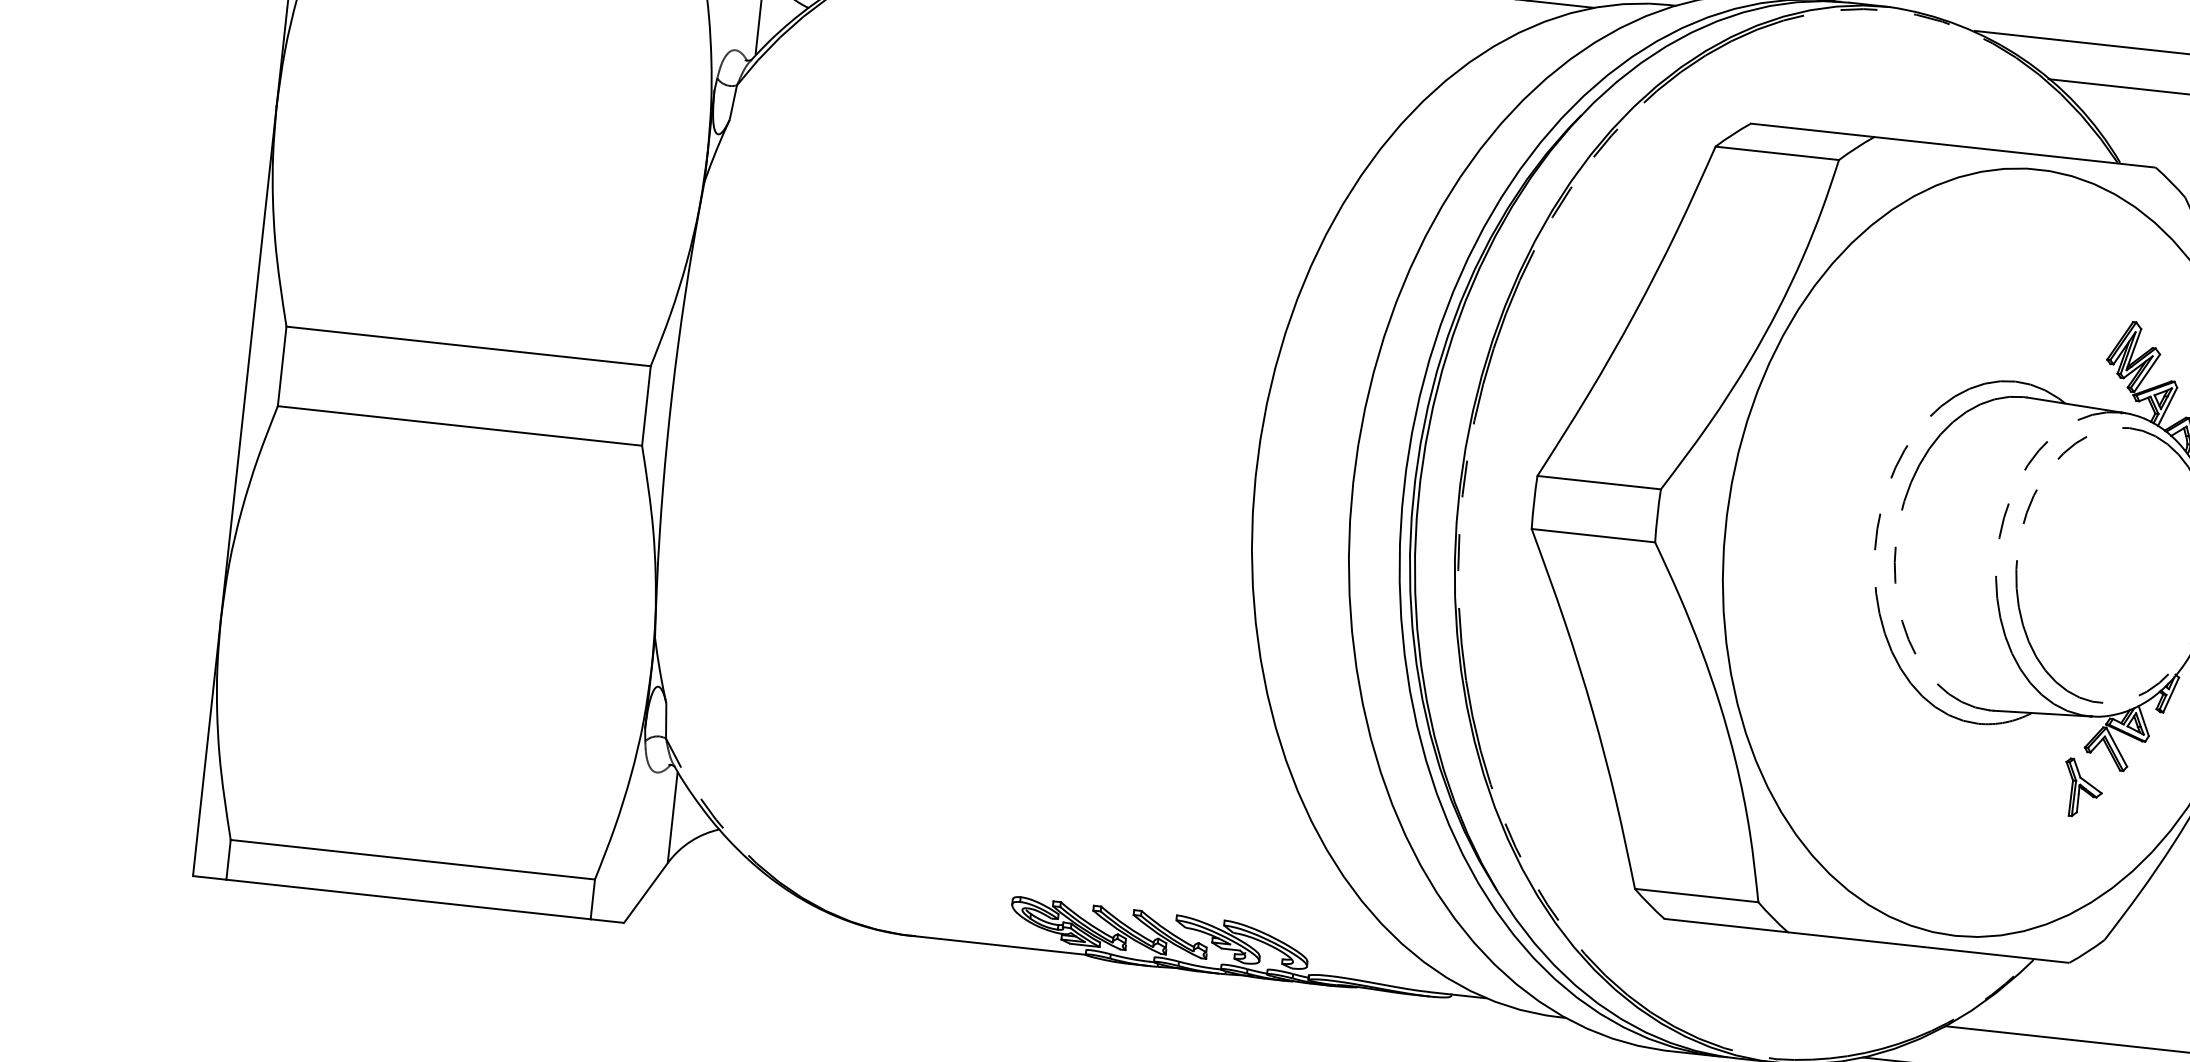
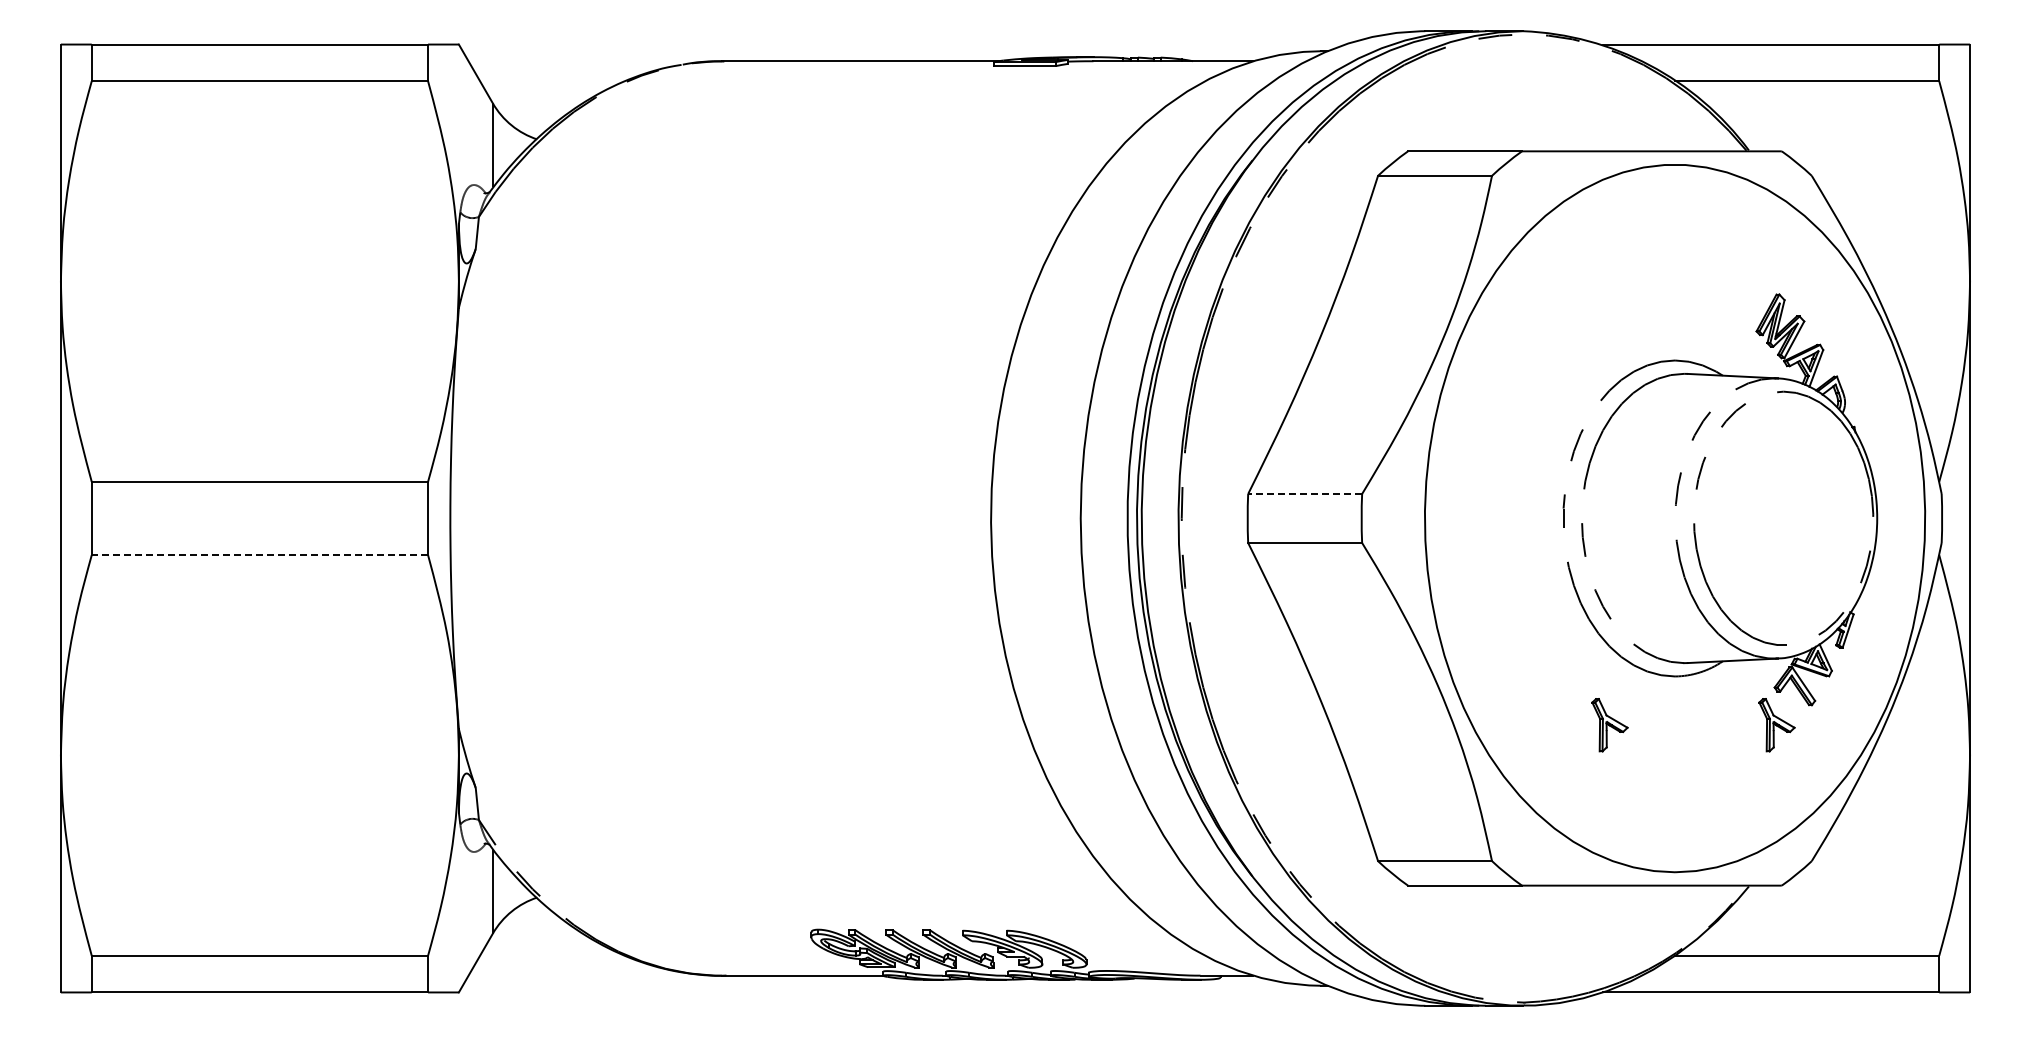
line: (459, 426) -> (259, 555), solid -> dashed
line: (1599, 483) -> (1305, 494), solid -> dashed
part: (1901, 769) -> (1609, 725), added

